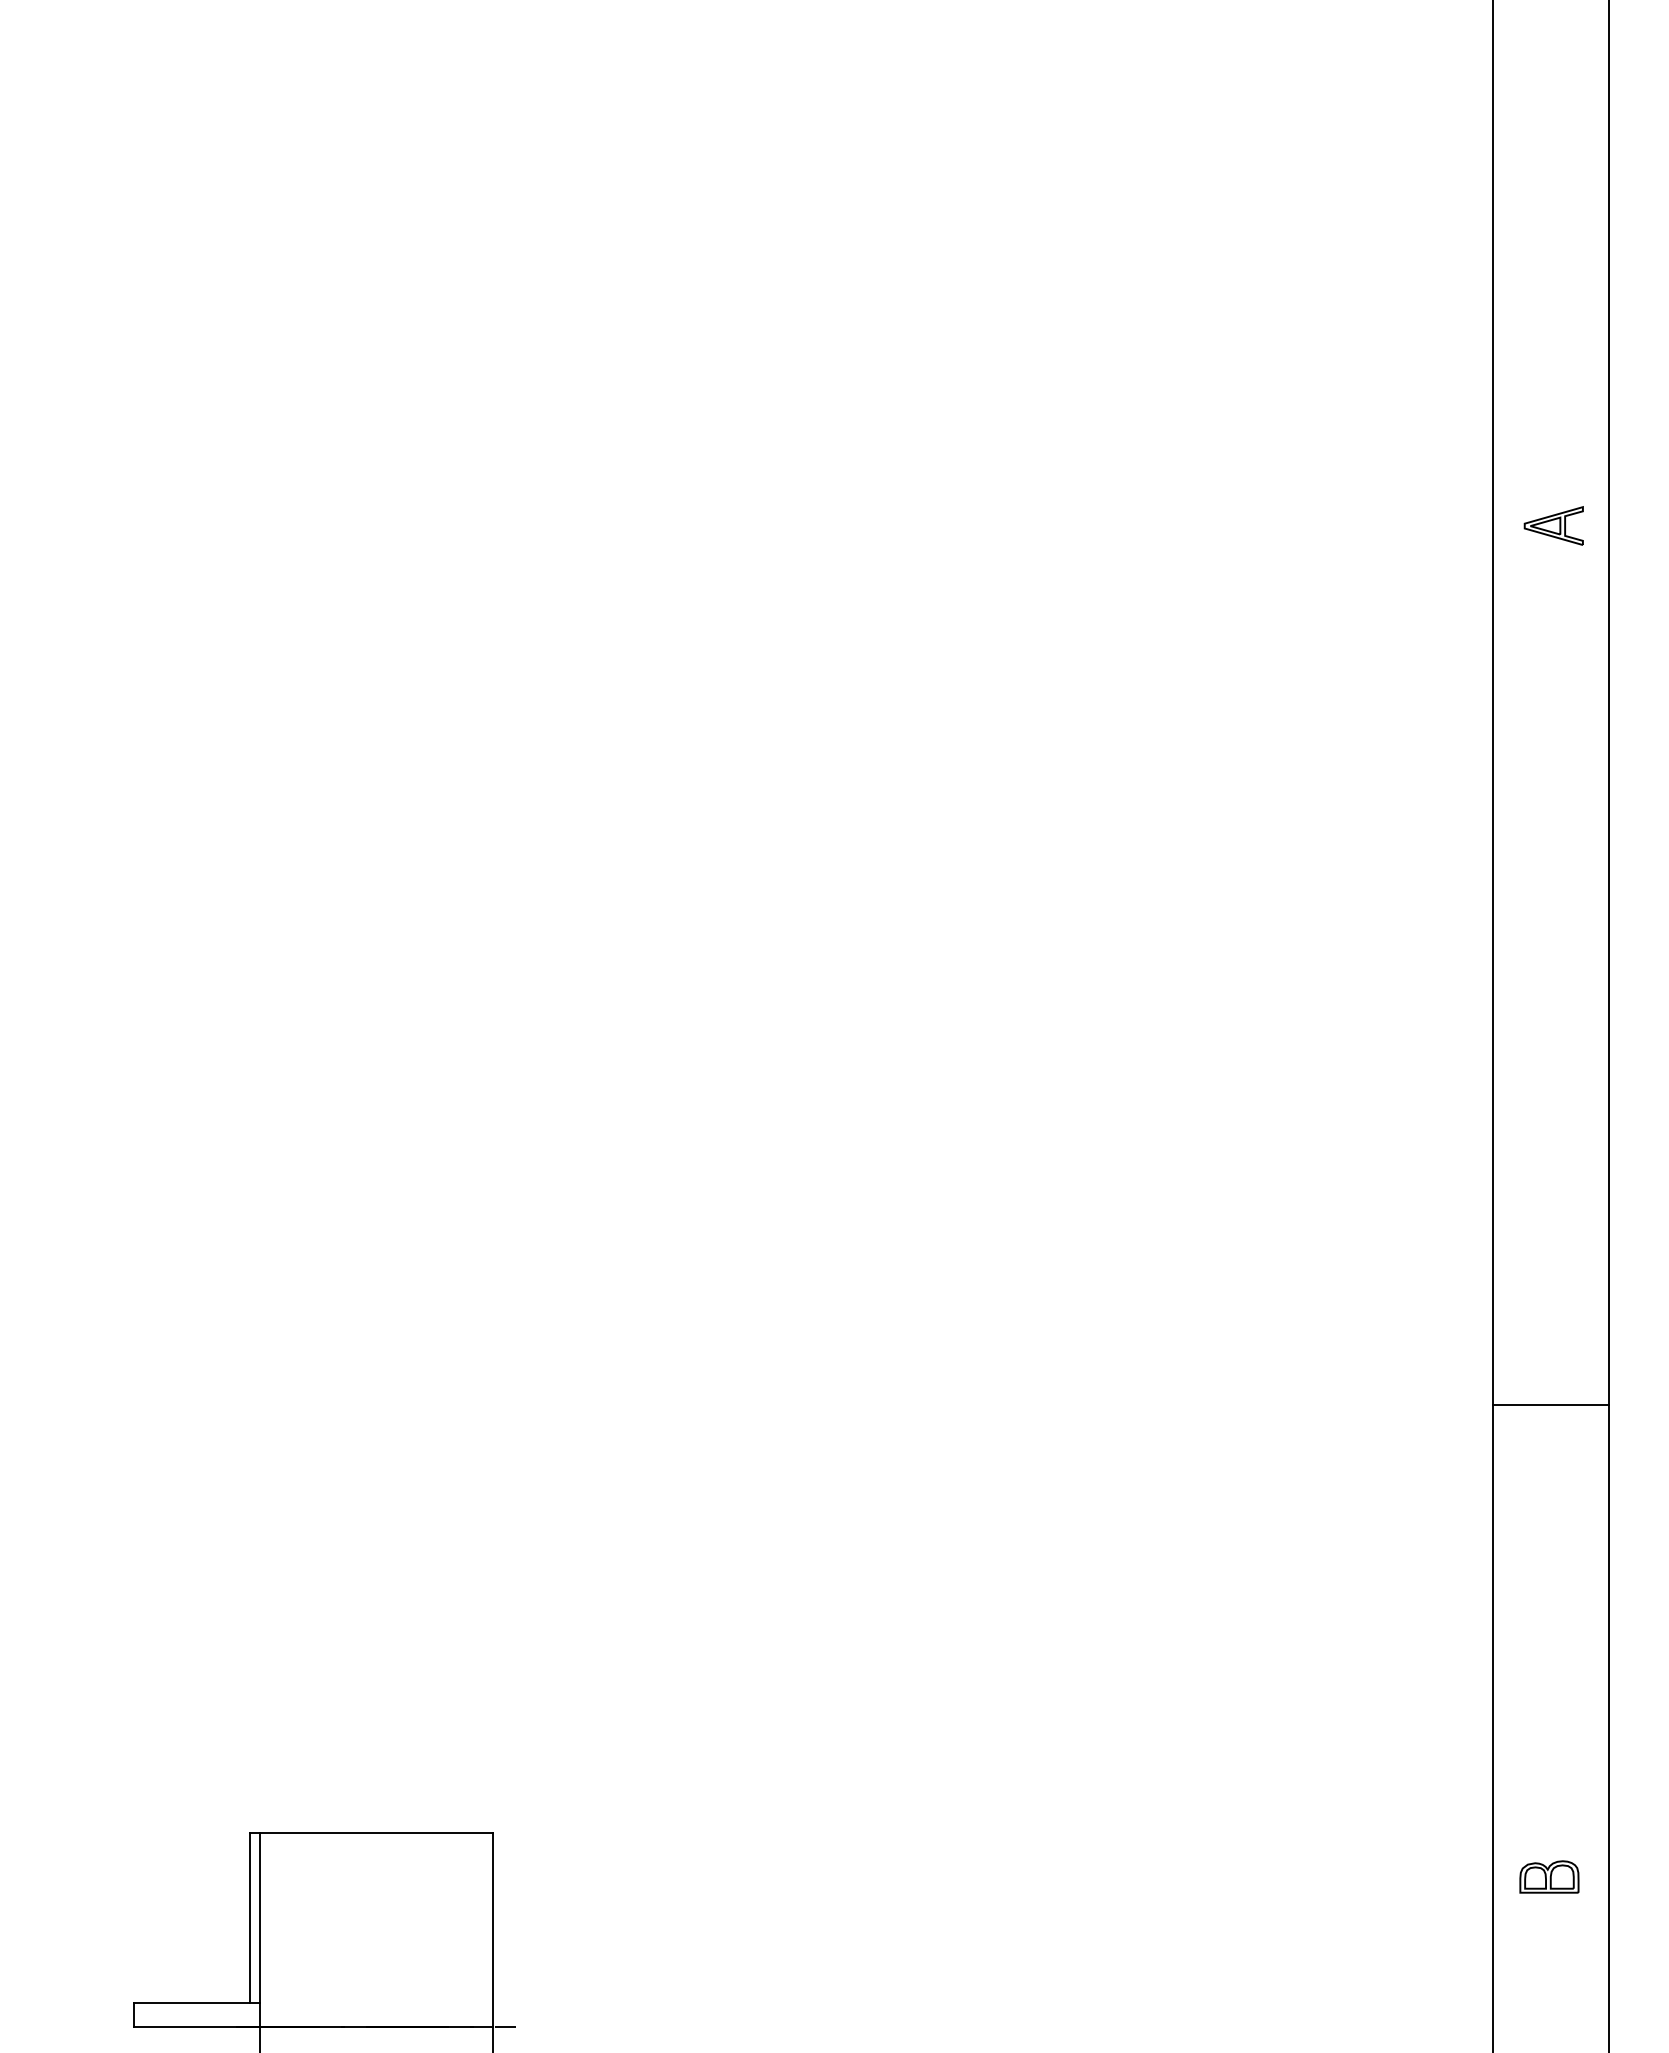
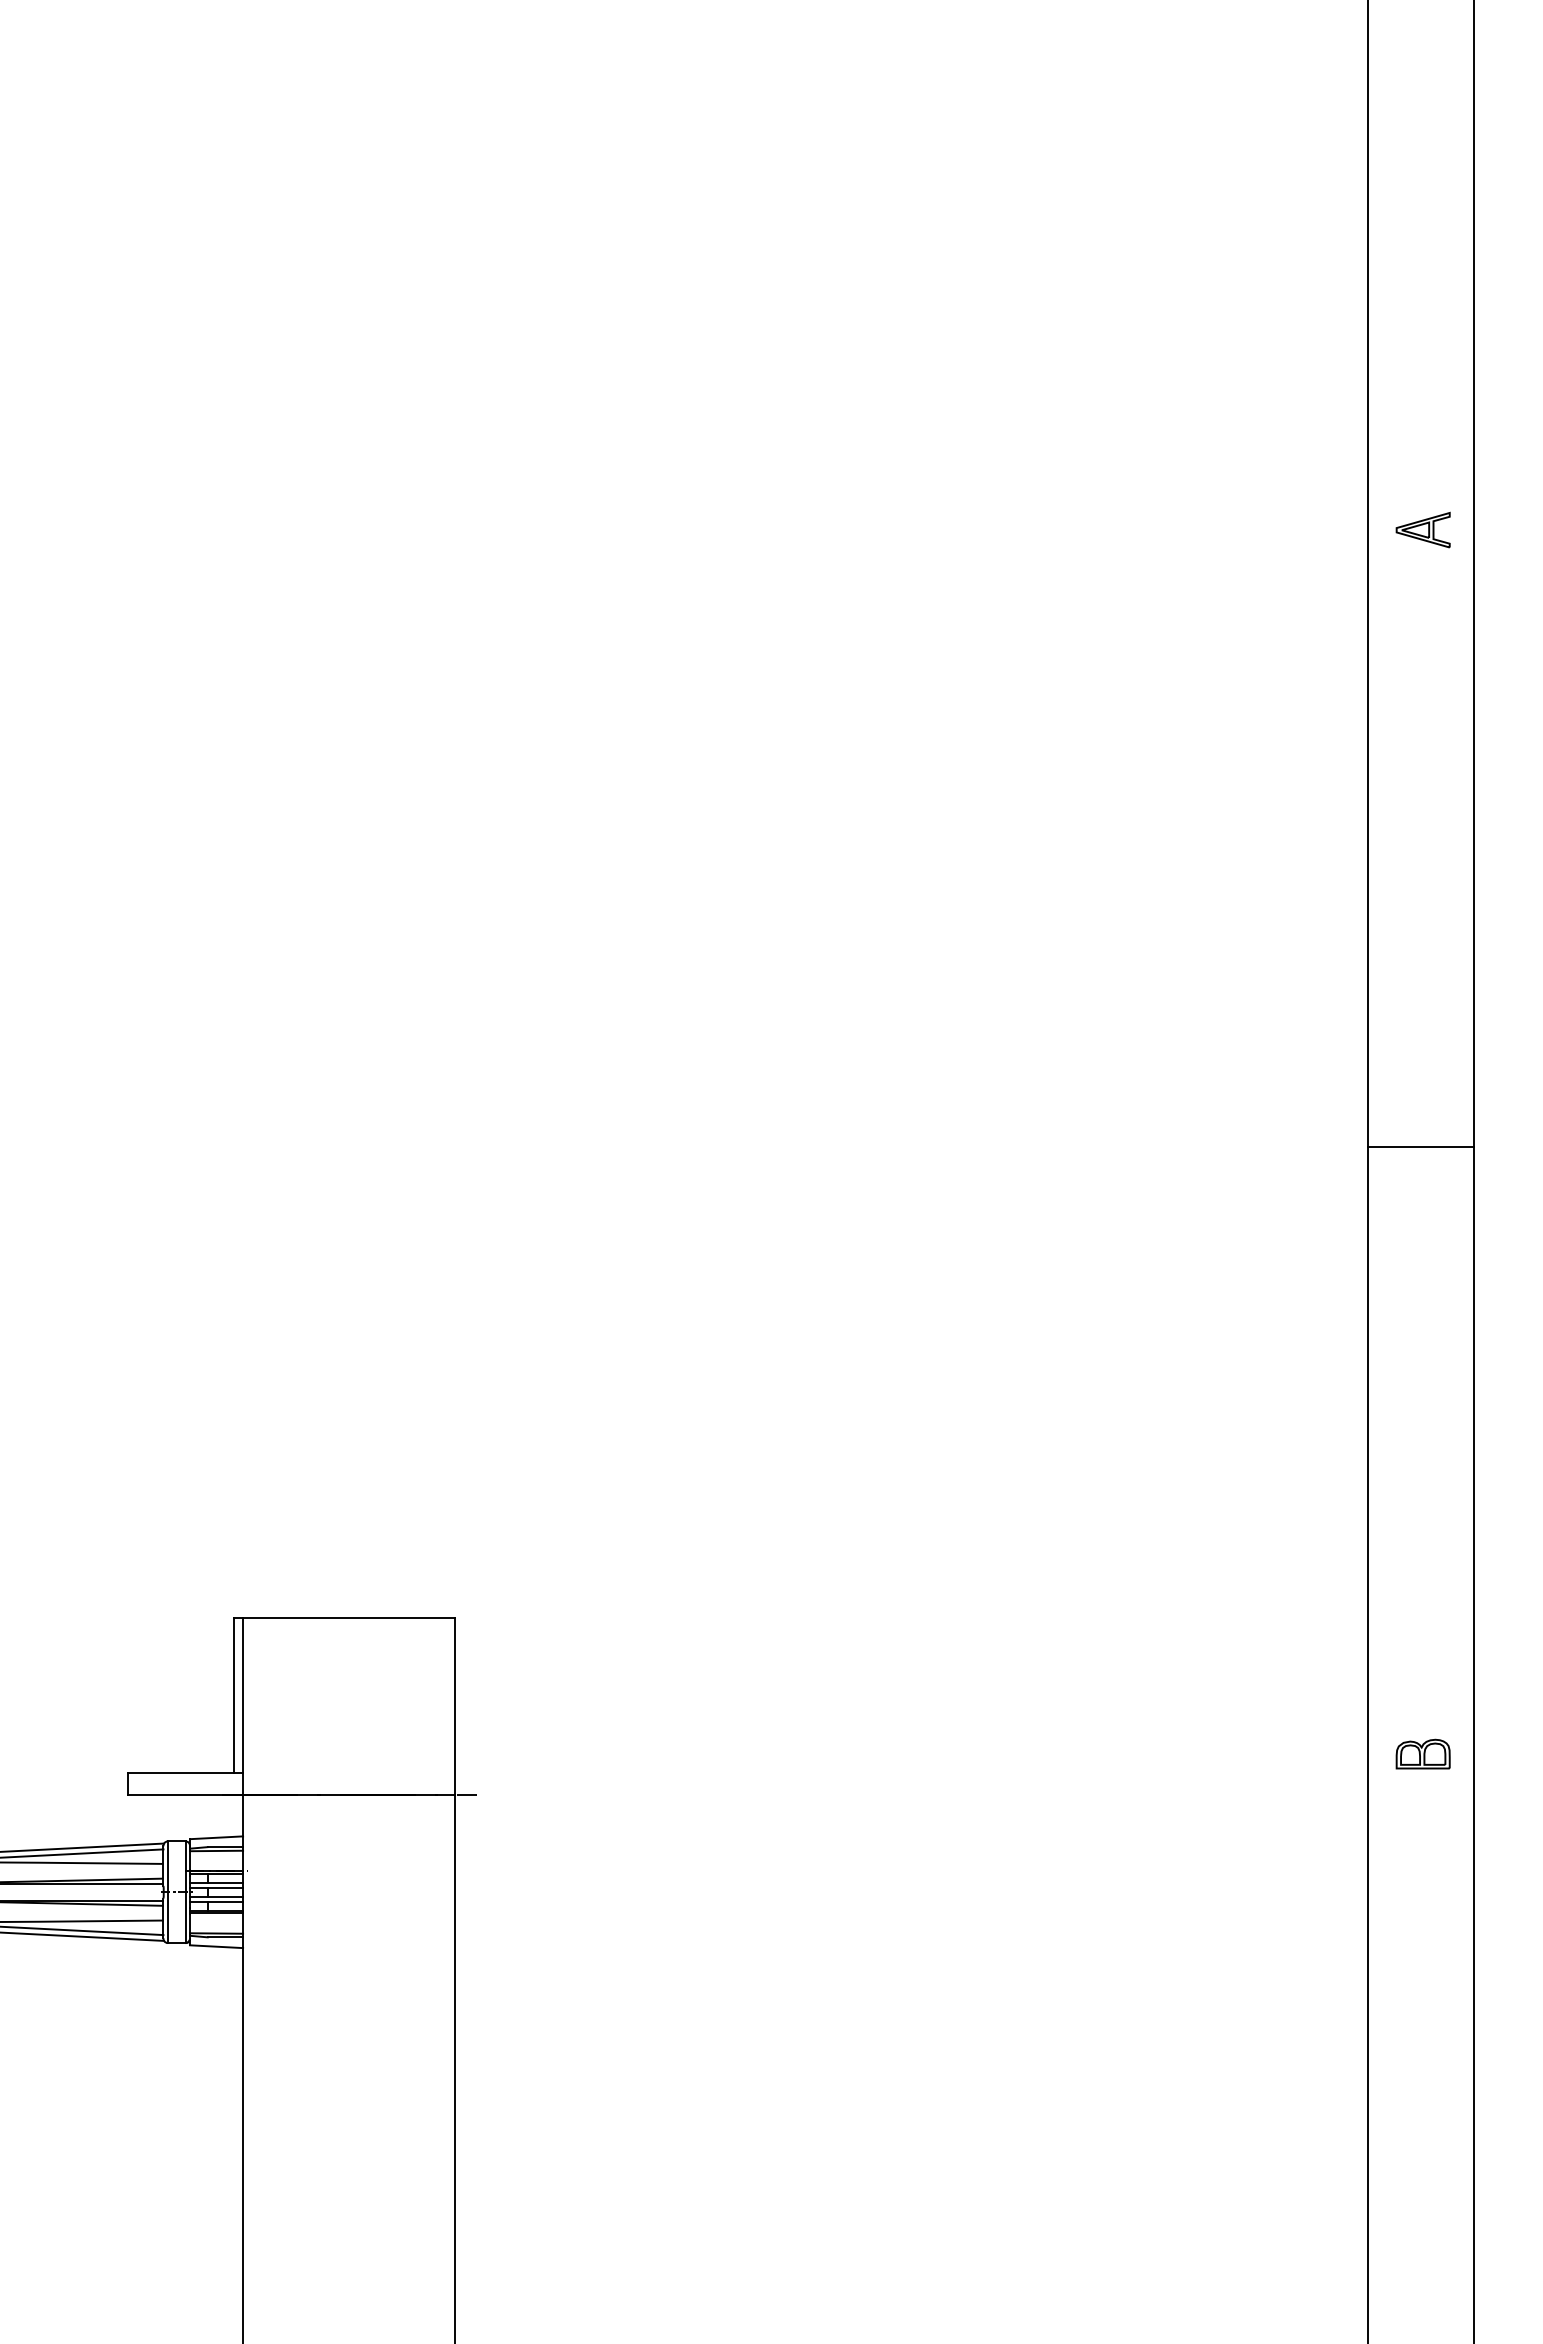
part: (1553, 525) -> (1422, 529), moved
line: (1550, 1404) -> (1420, 1146), moved
part: (1548, 1876) -> (1422, 1753), moved

